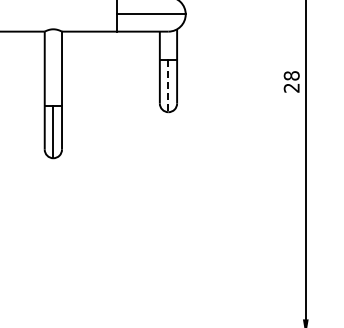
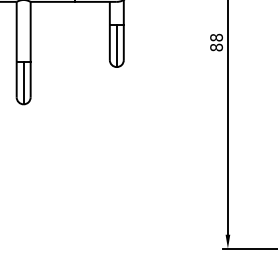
line: (168, 86) -> (116, 46), dashed -> solid
text: (291, 87) -> (216, 47), 28 -> 88

